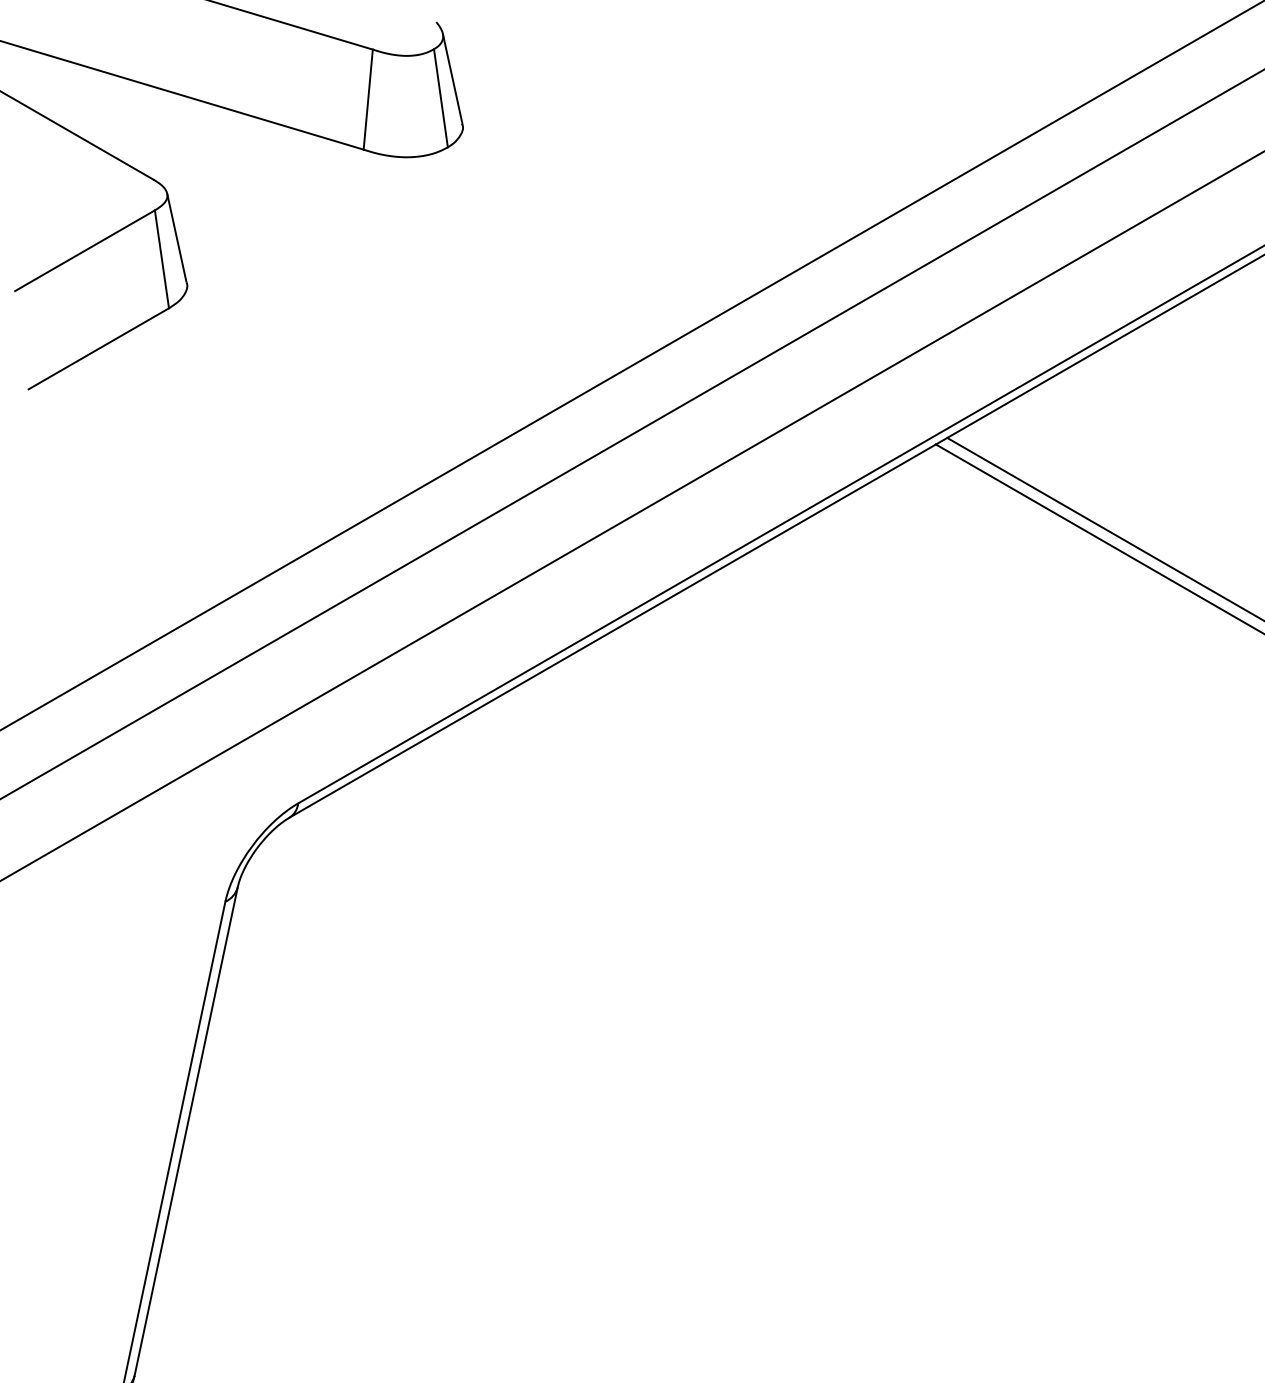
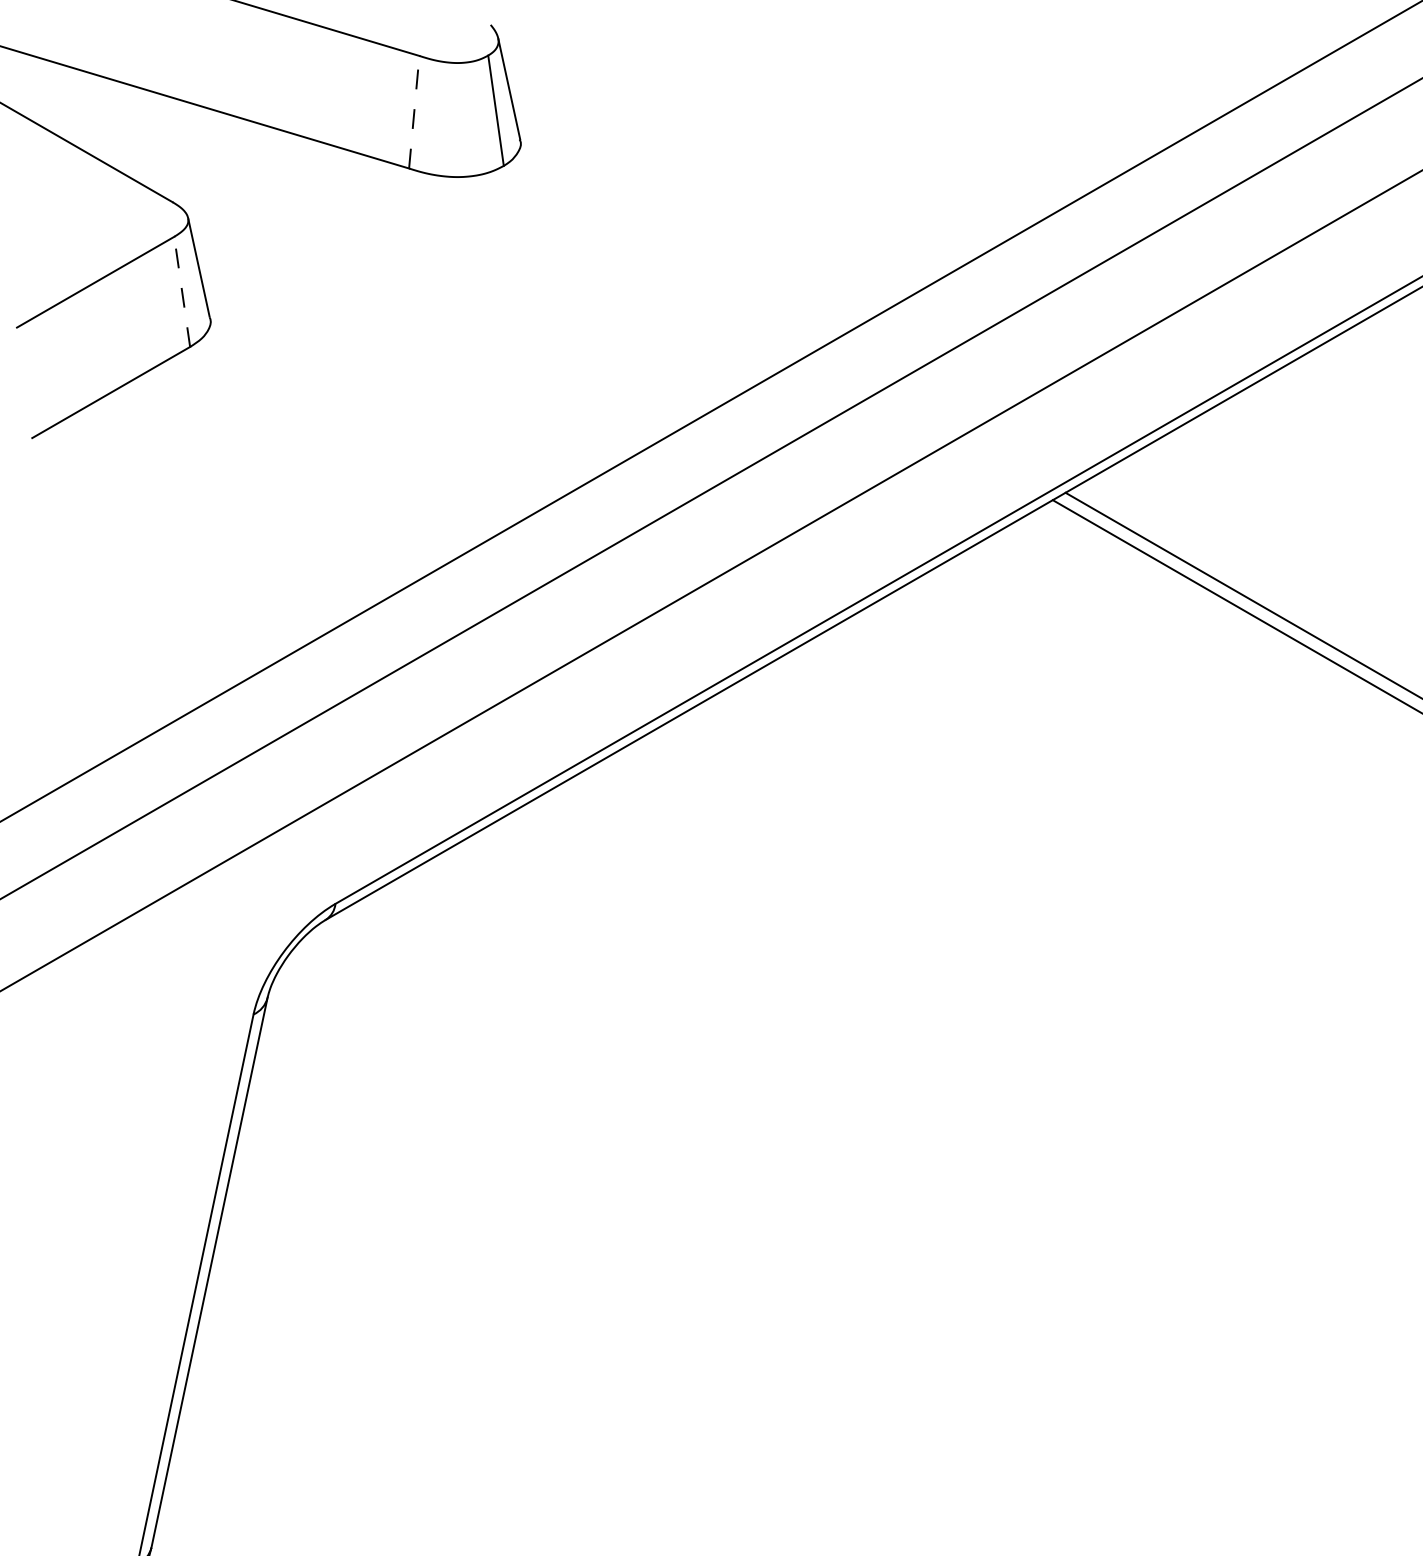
line: (368, 99) -> (414, 112), solid -> dashed
line: (162, 259) -> (182, 291), solid -> dashed

